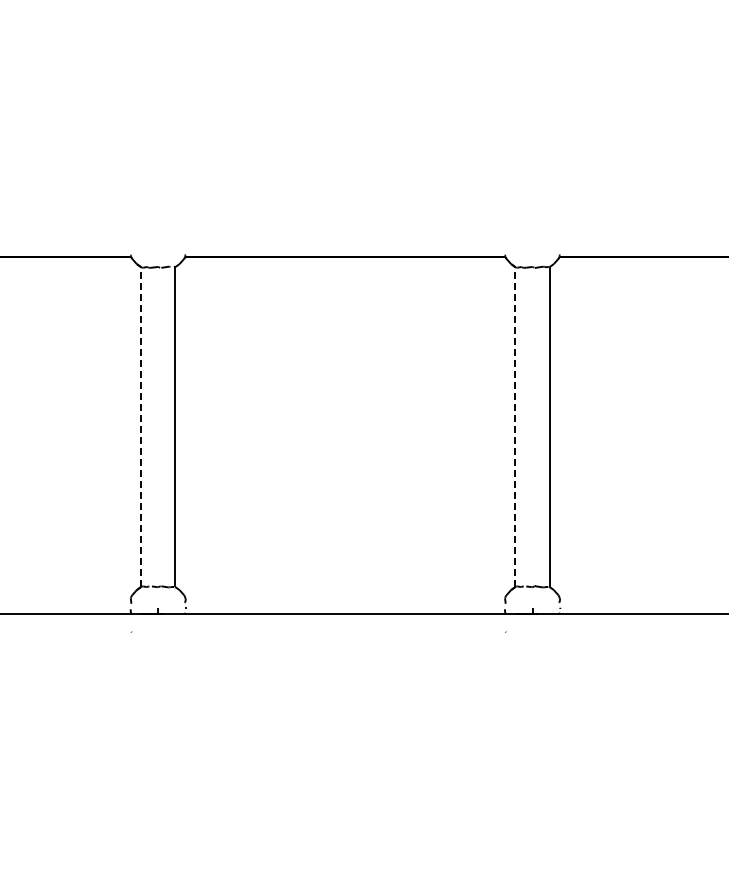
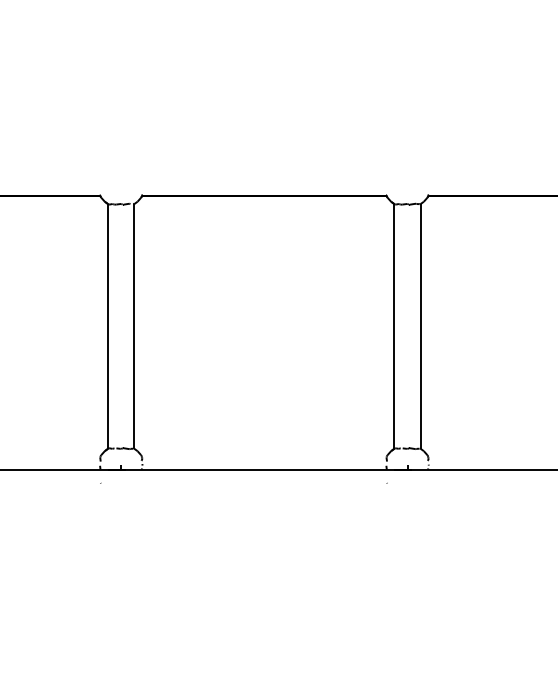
line: (141, 427) -> (108, 326), dashed -> solid
line: (515, 427) -> (394, 326), dashed -> solid

